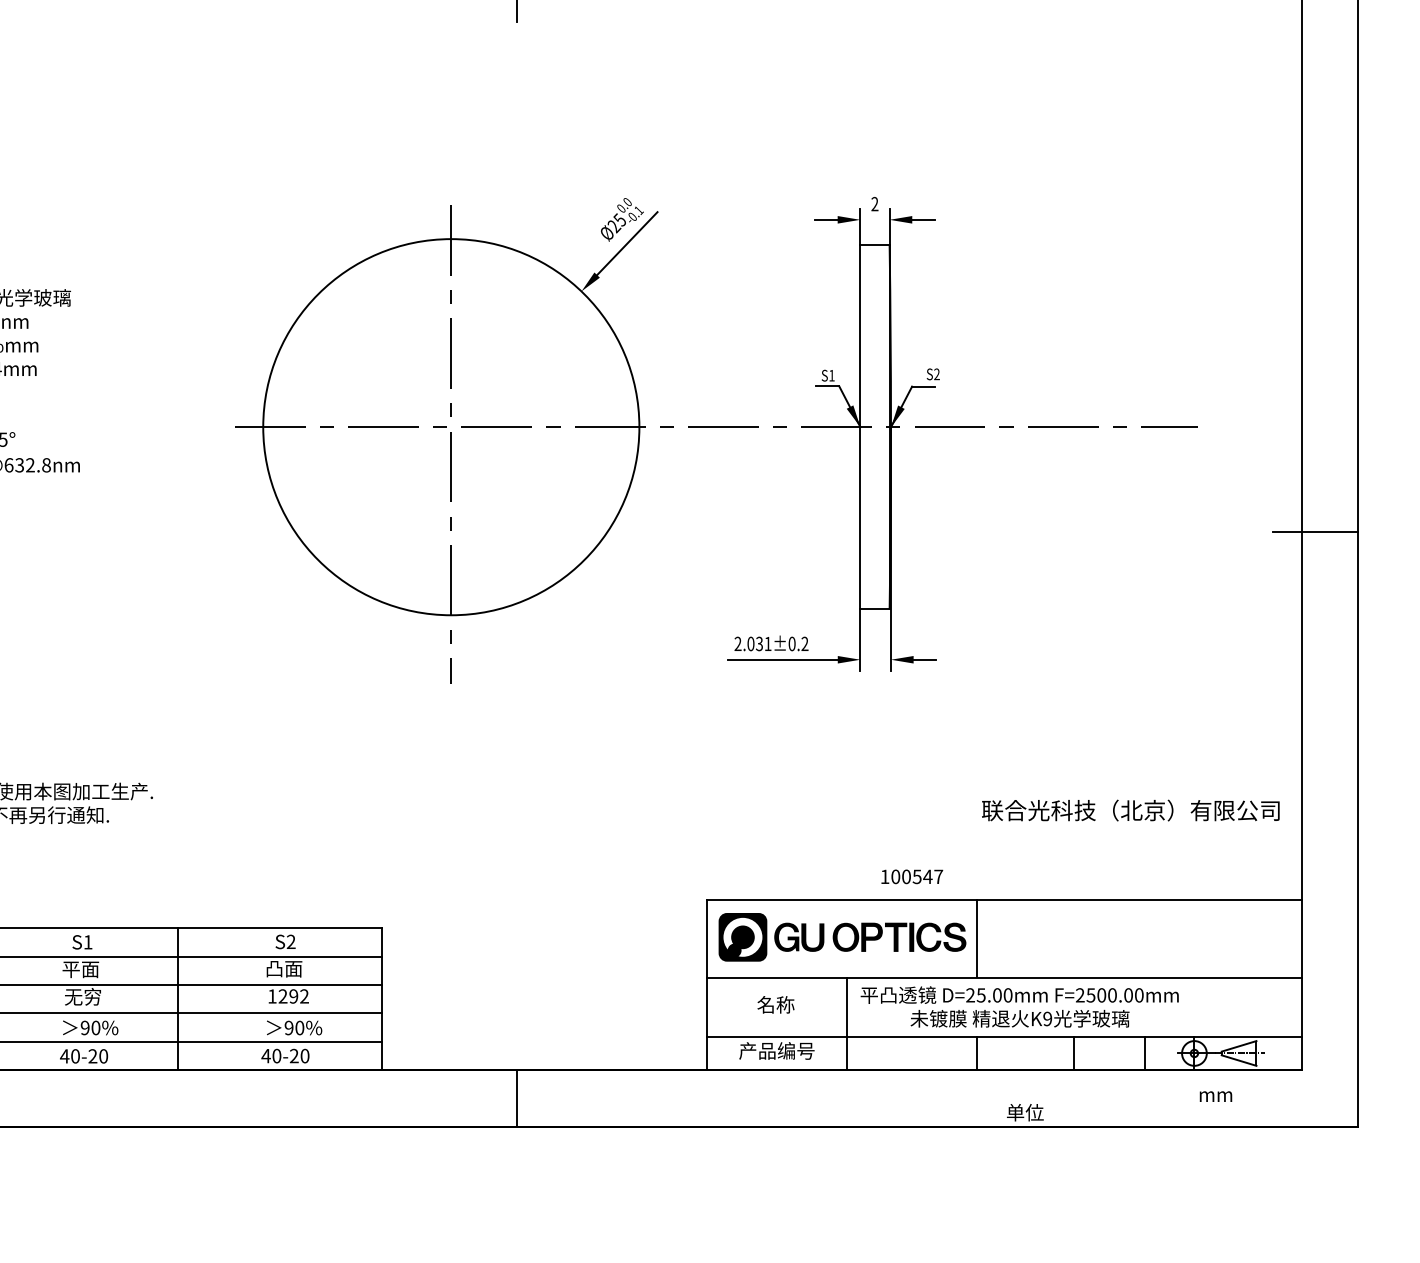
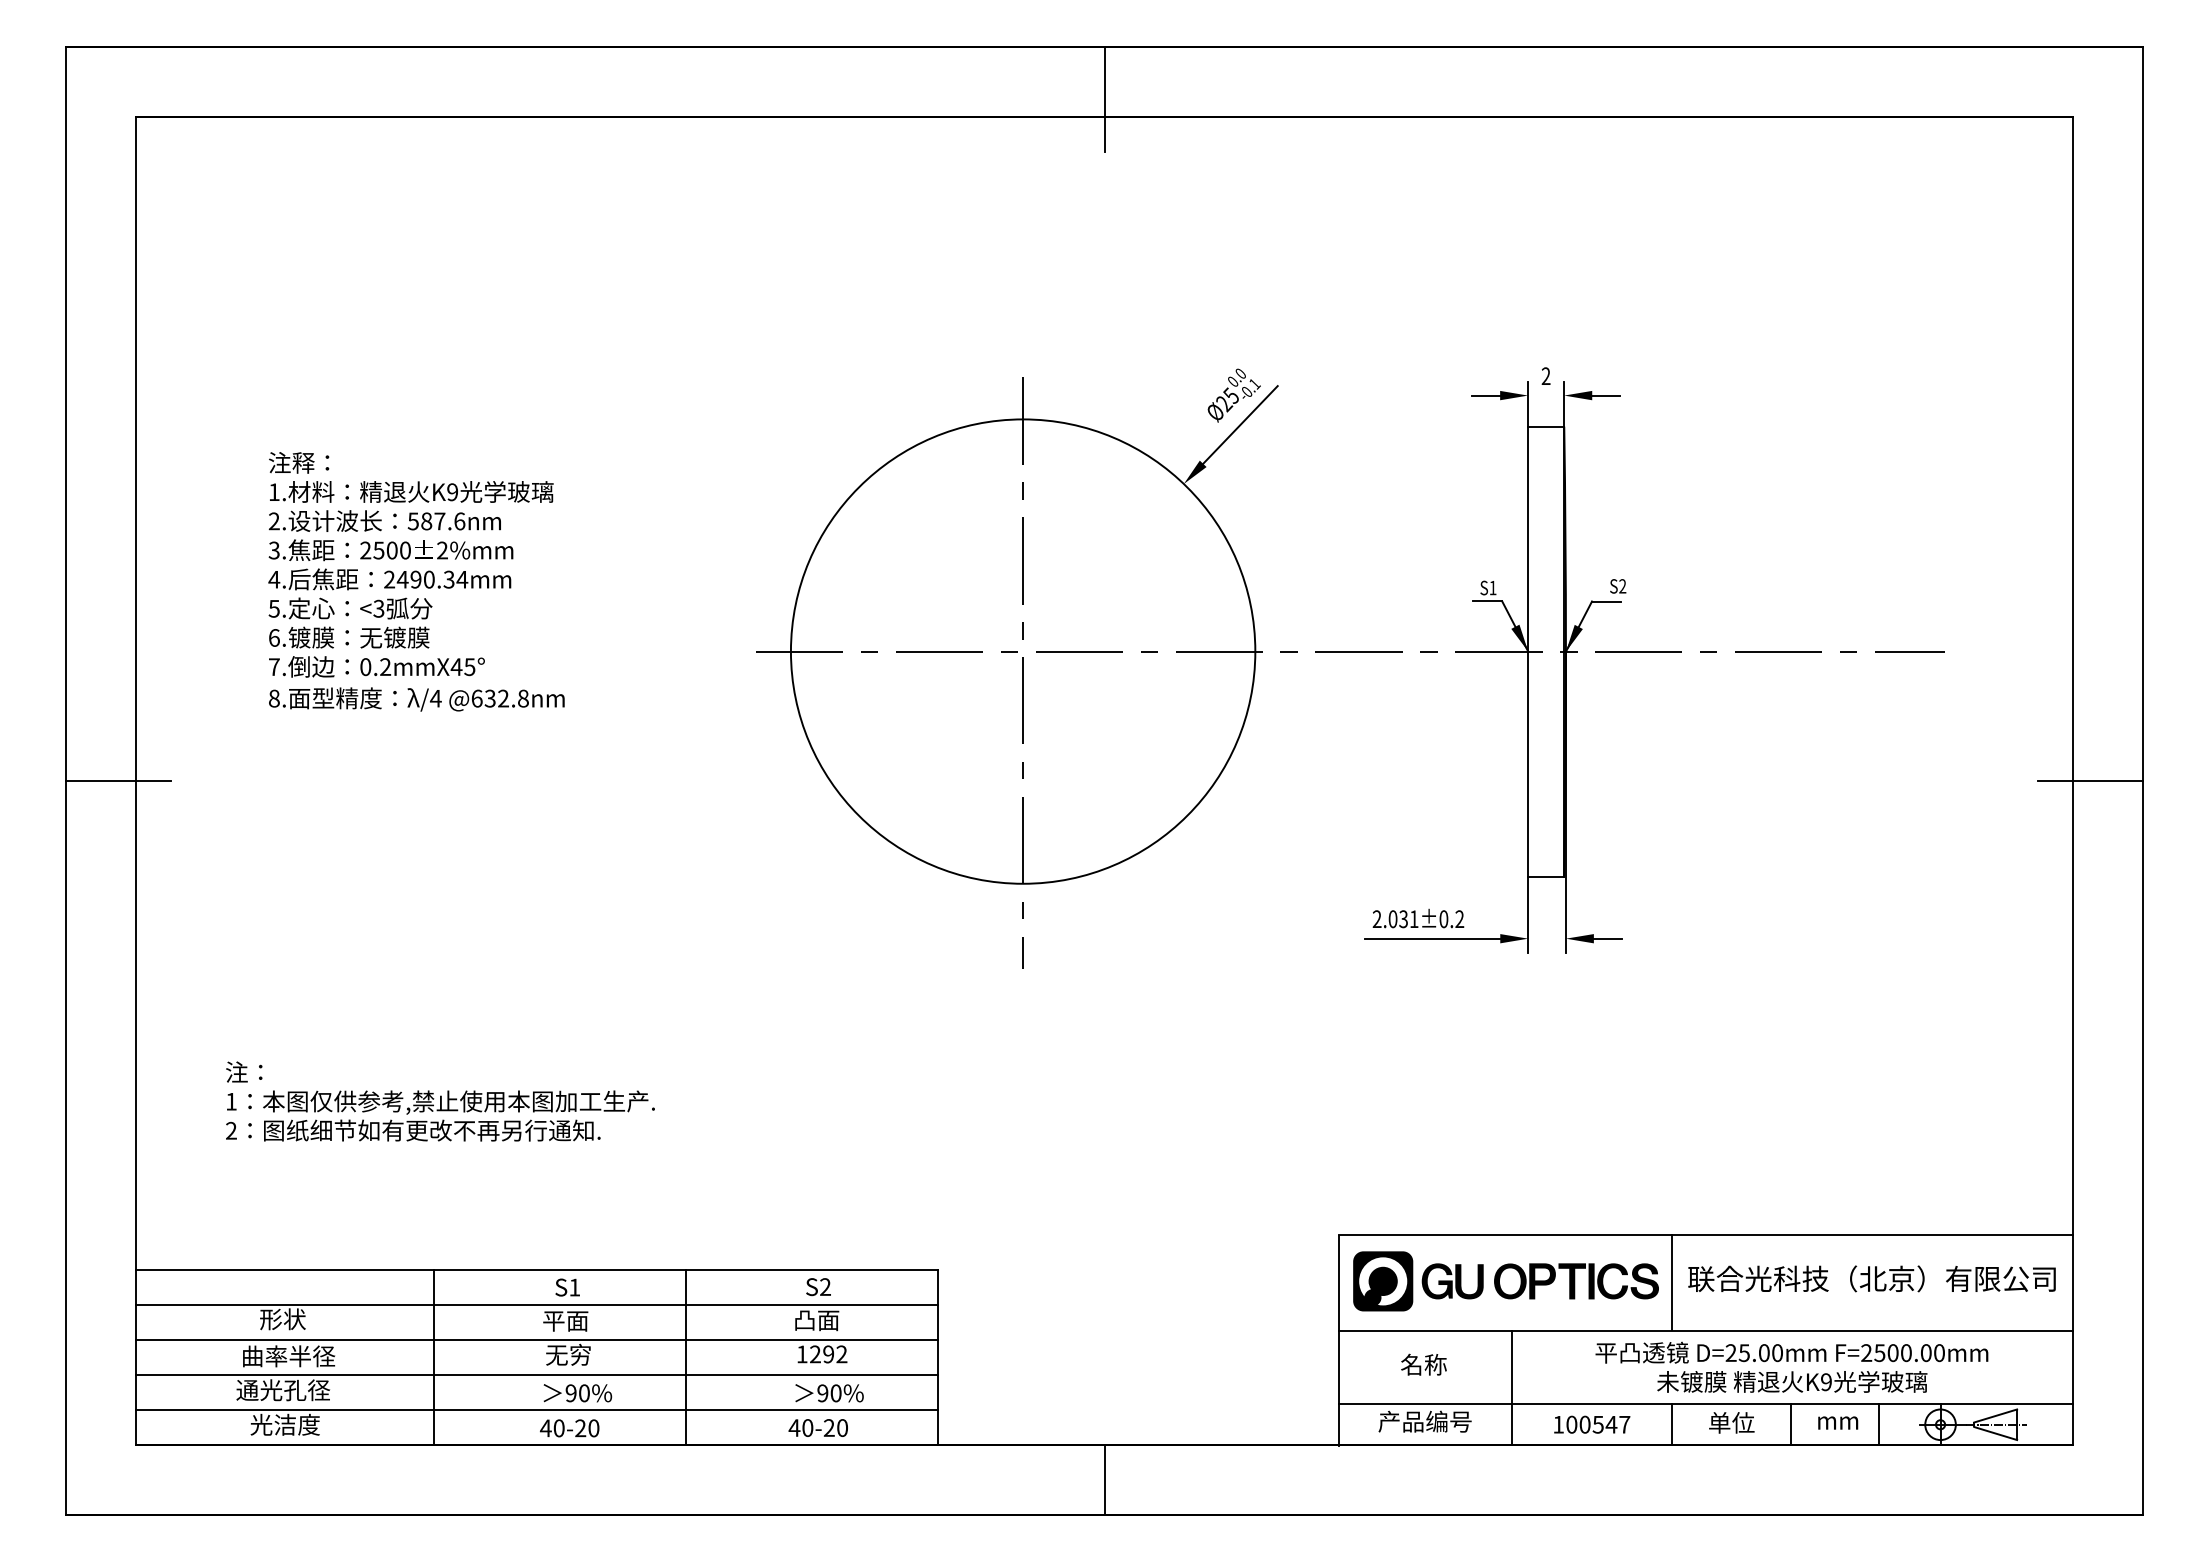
text: (1130, 810) -> (1871, 1278), moved
text: (912, 876) -> (1592, 1424), moved
text: (1019, 1006) -> (1791, 1366), moved
text: (1216, 1096) -> (1838, 1422), moved
text: (1025, 1112) -> (1731, 1422), moved

